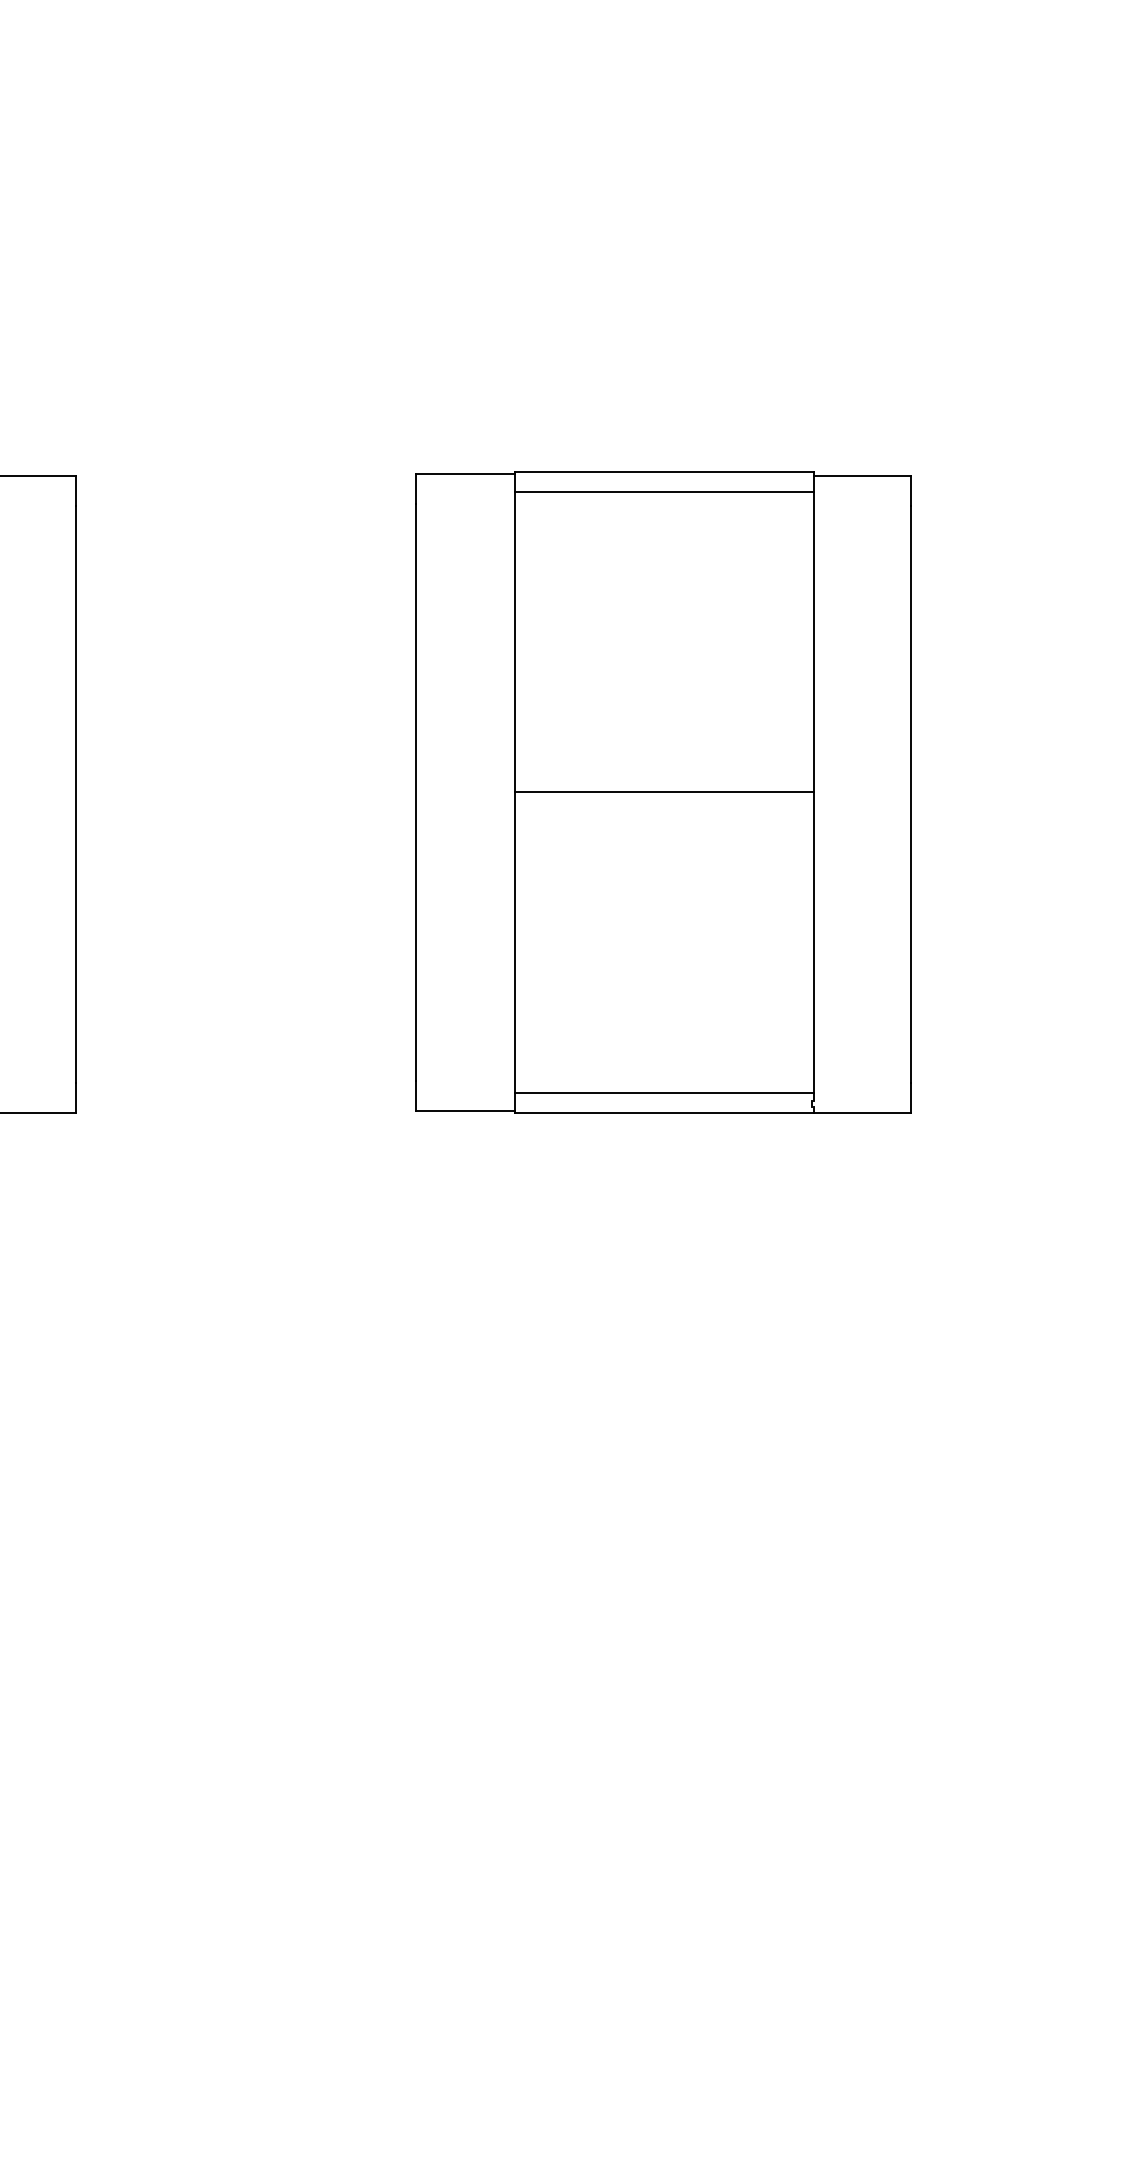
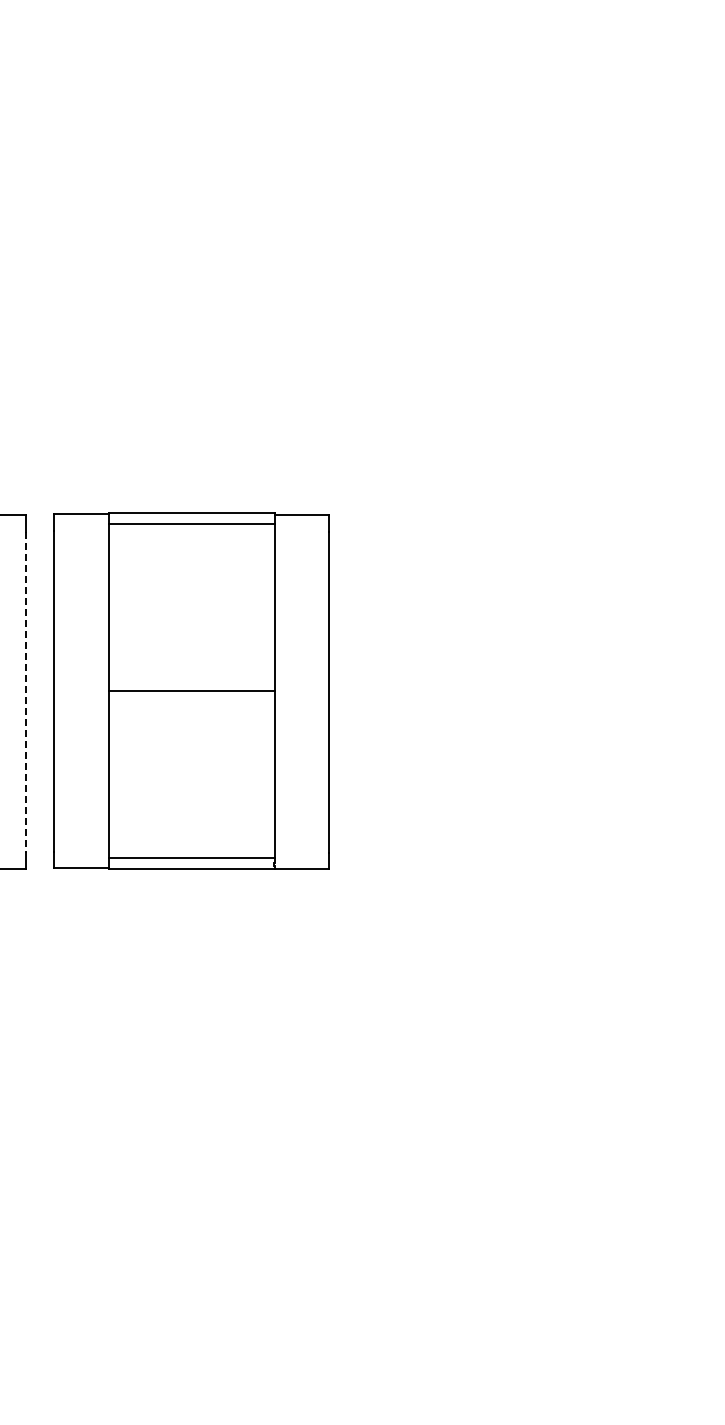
part: (663, 791) -> (191, 690), moved
line: (75, 794) -> (25, 692), solid -> dashed

